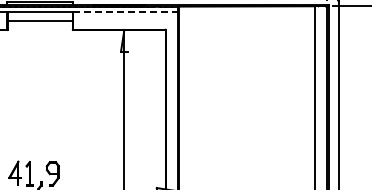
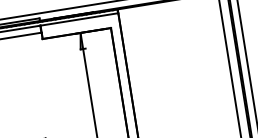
line: (125, 11) -> (79, 19), dashed -> solid

